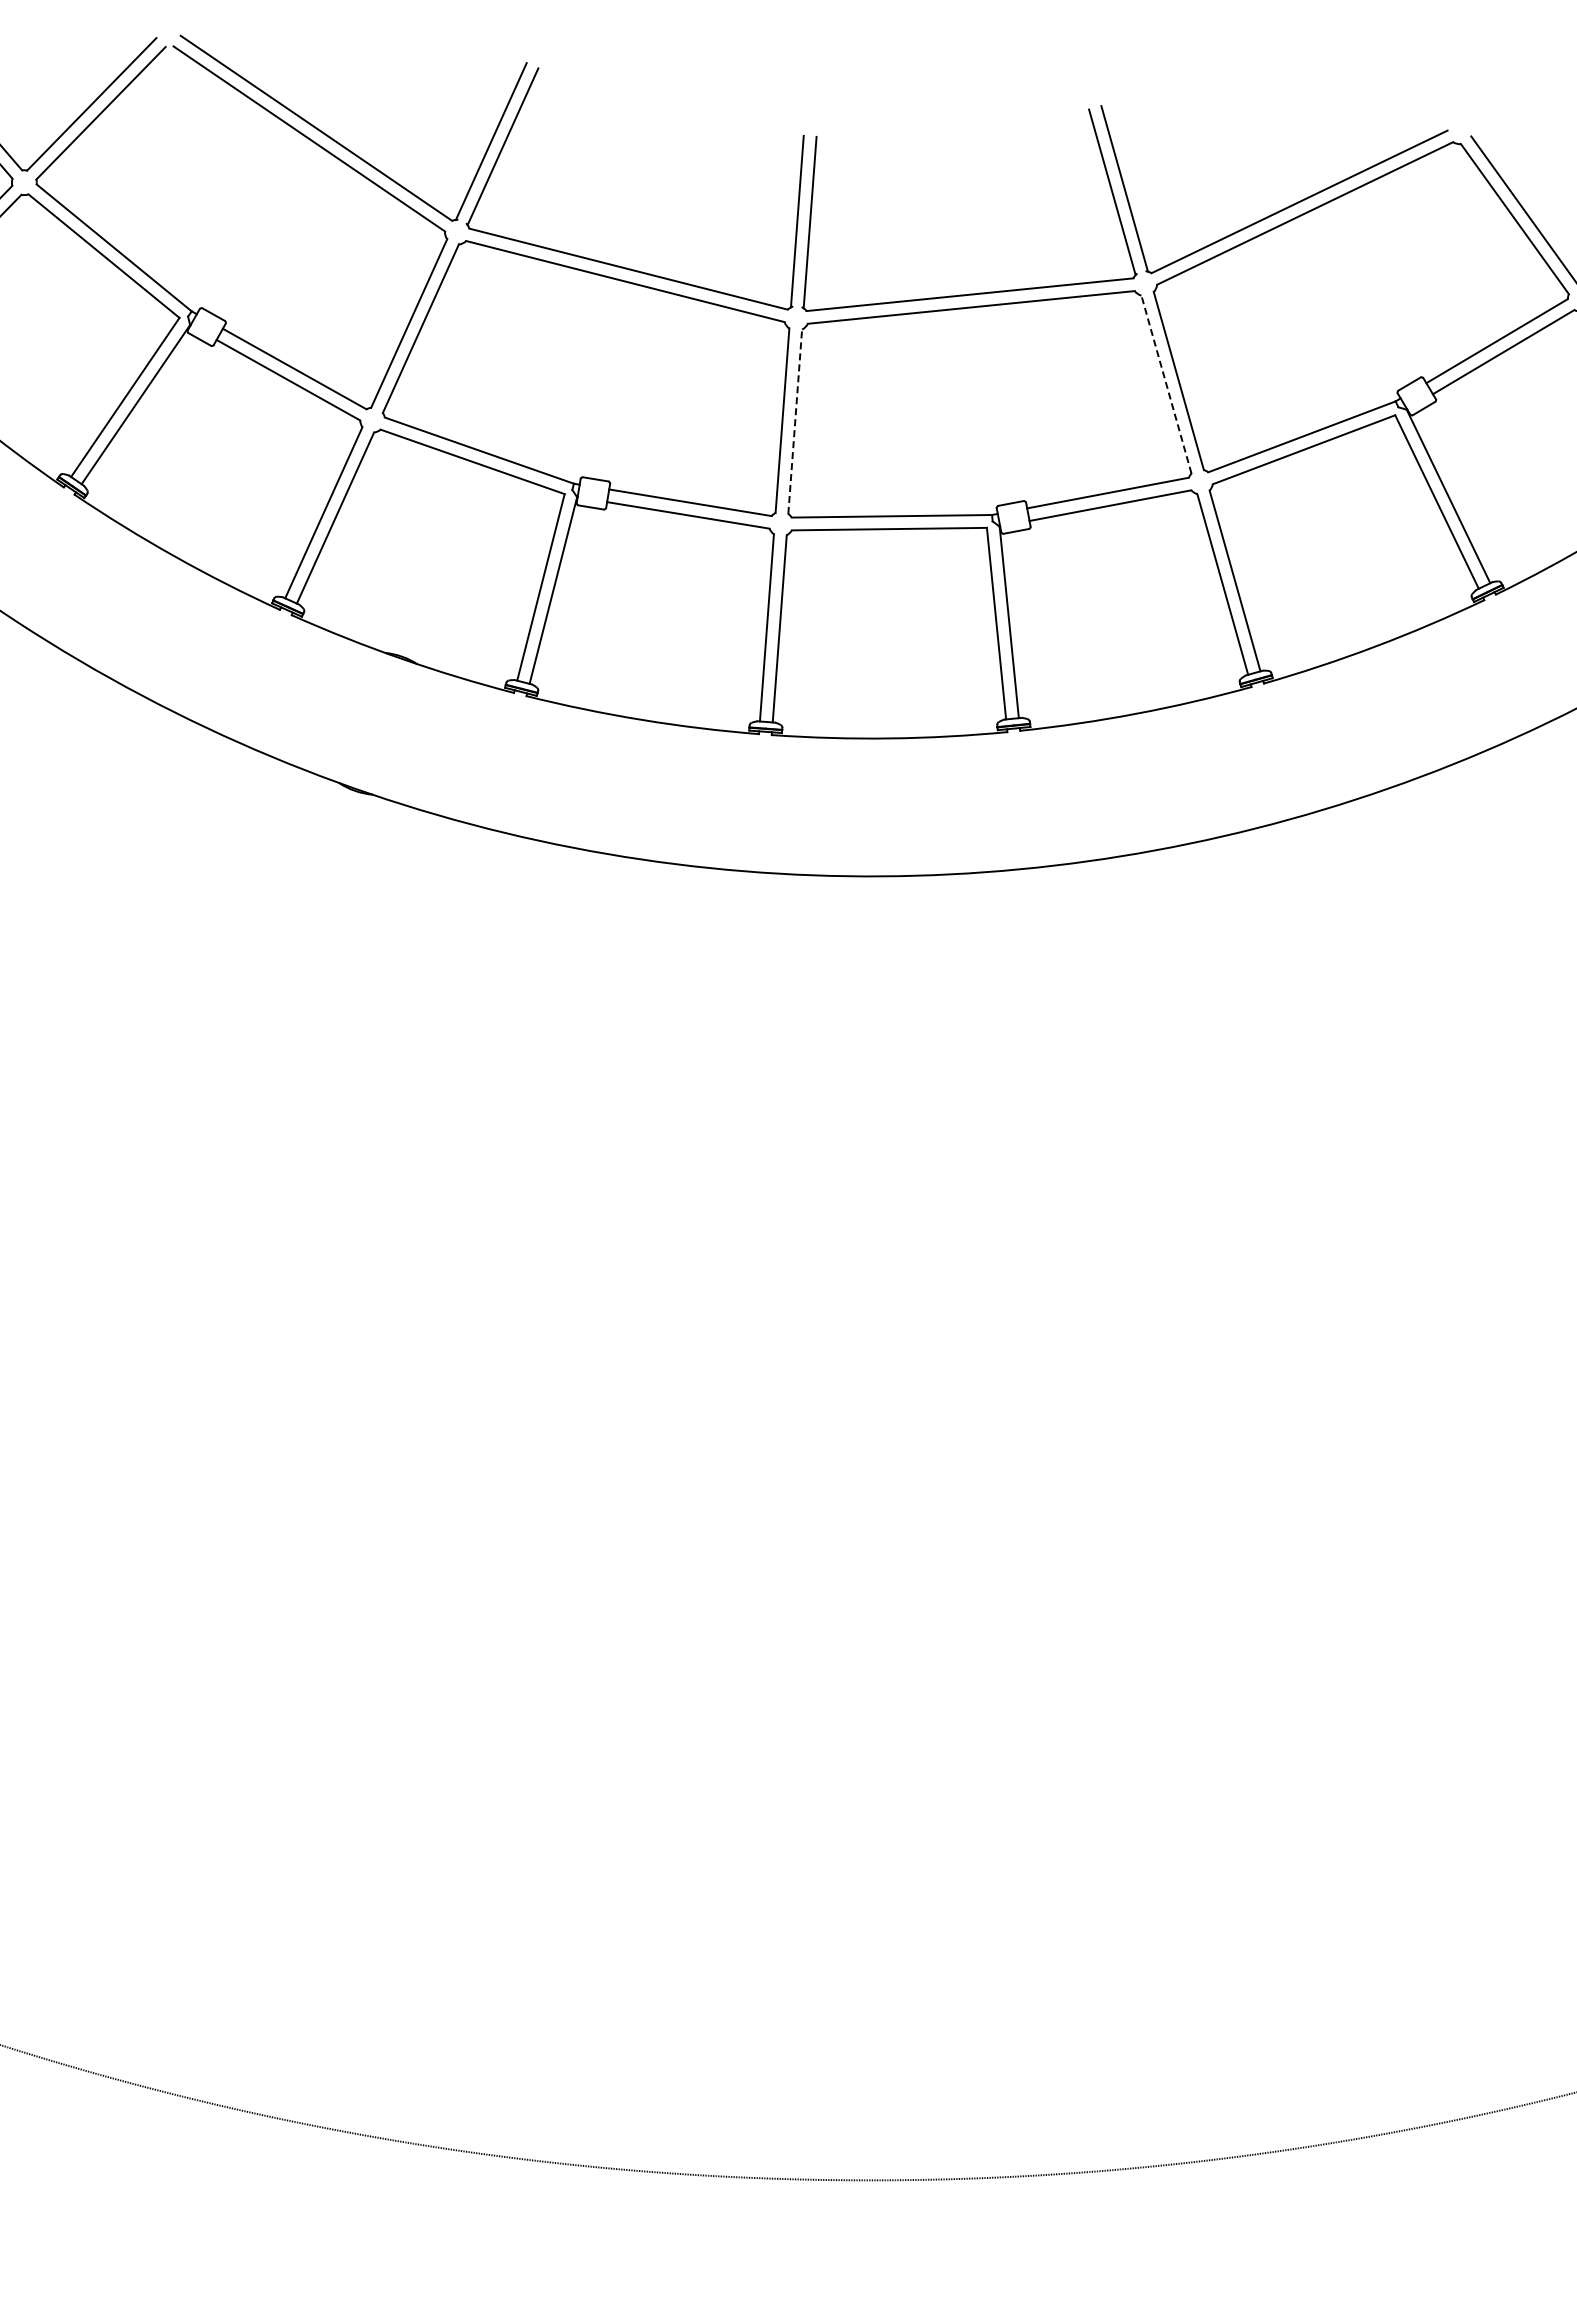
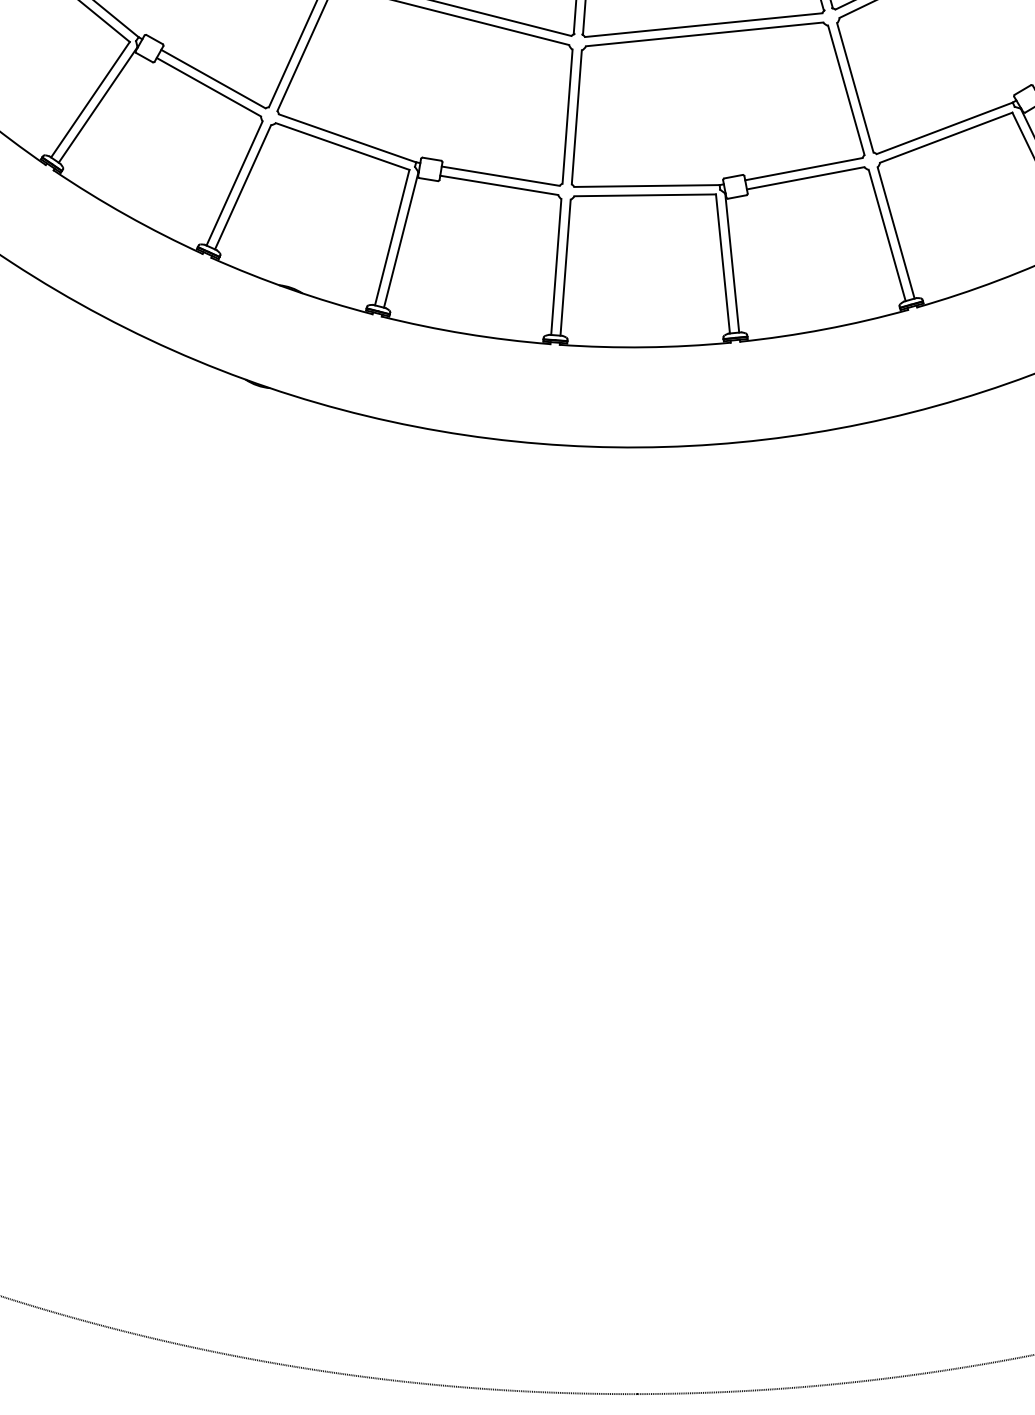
line: (1166, 384) -> (846, 90), dashed -> solid
line: (795, 421) -> (577, 117), dashed -> solid

